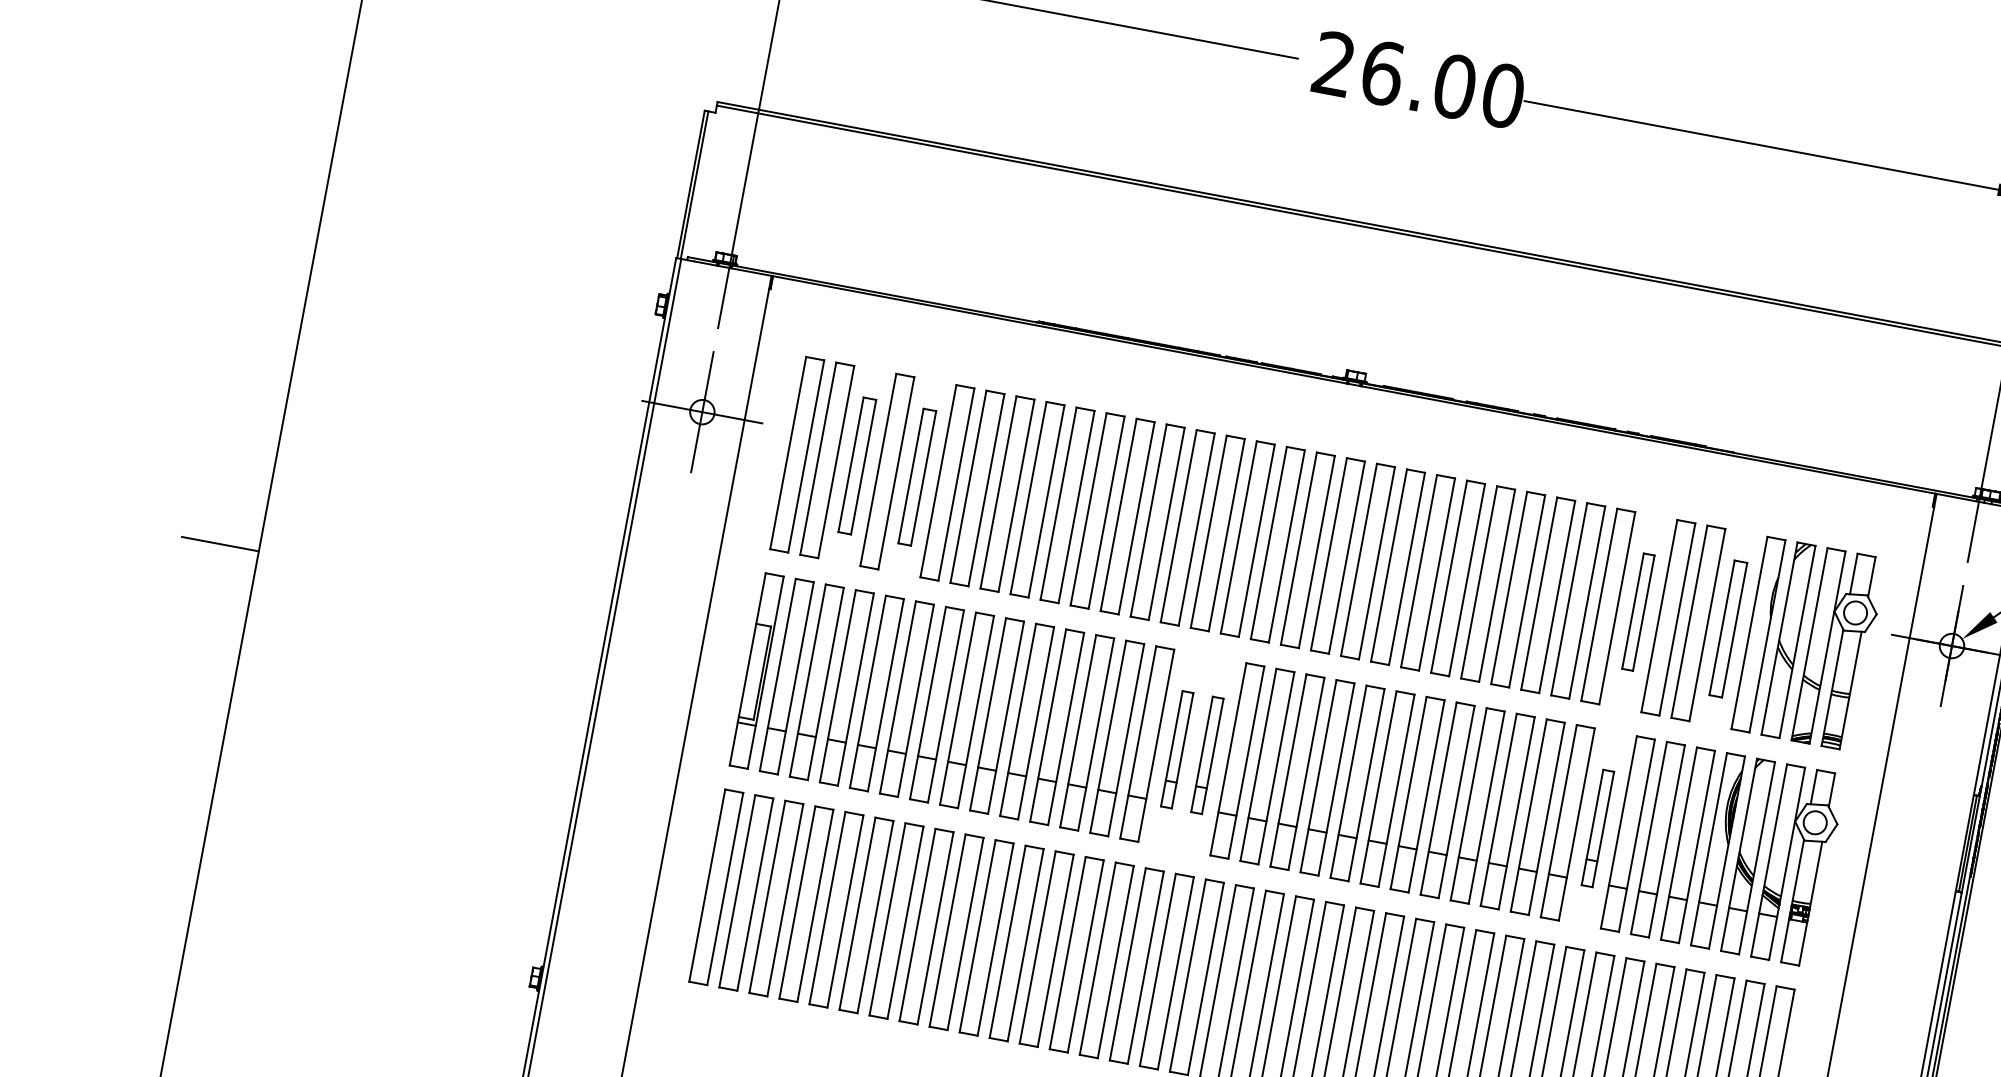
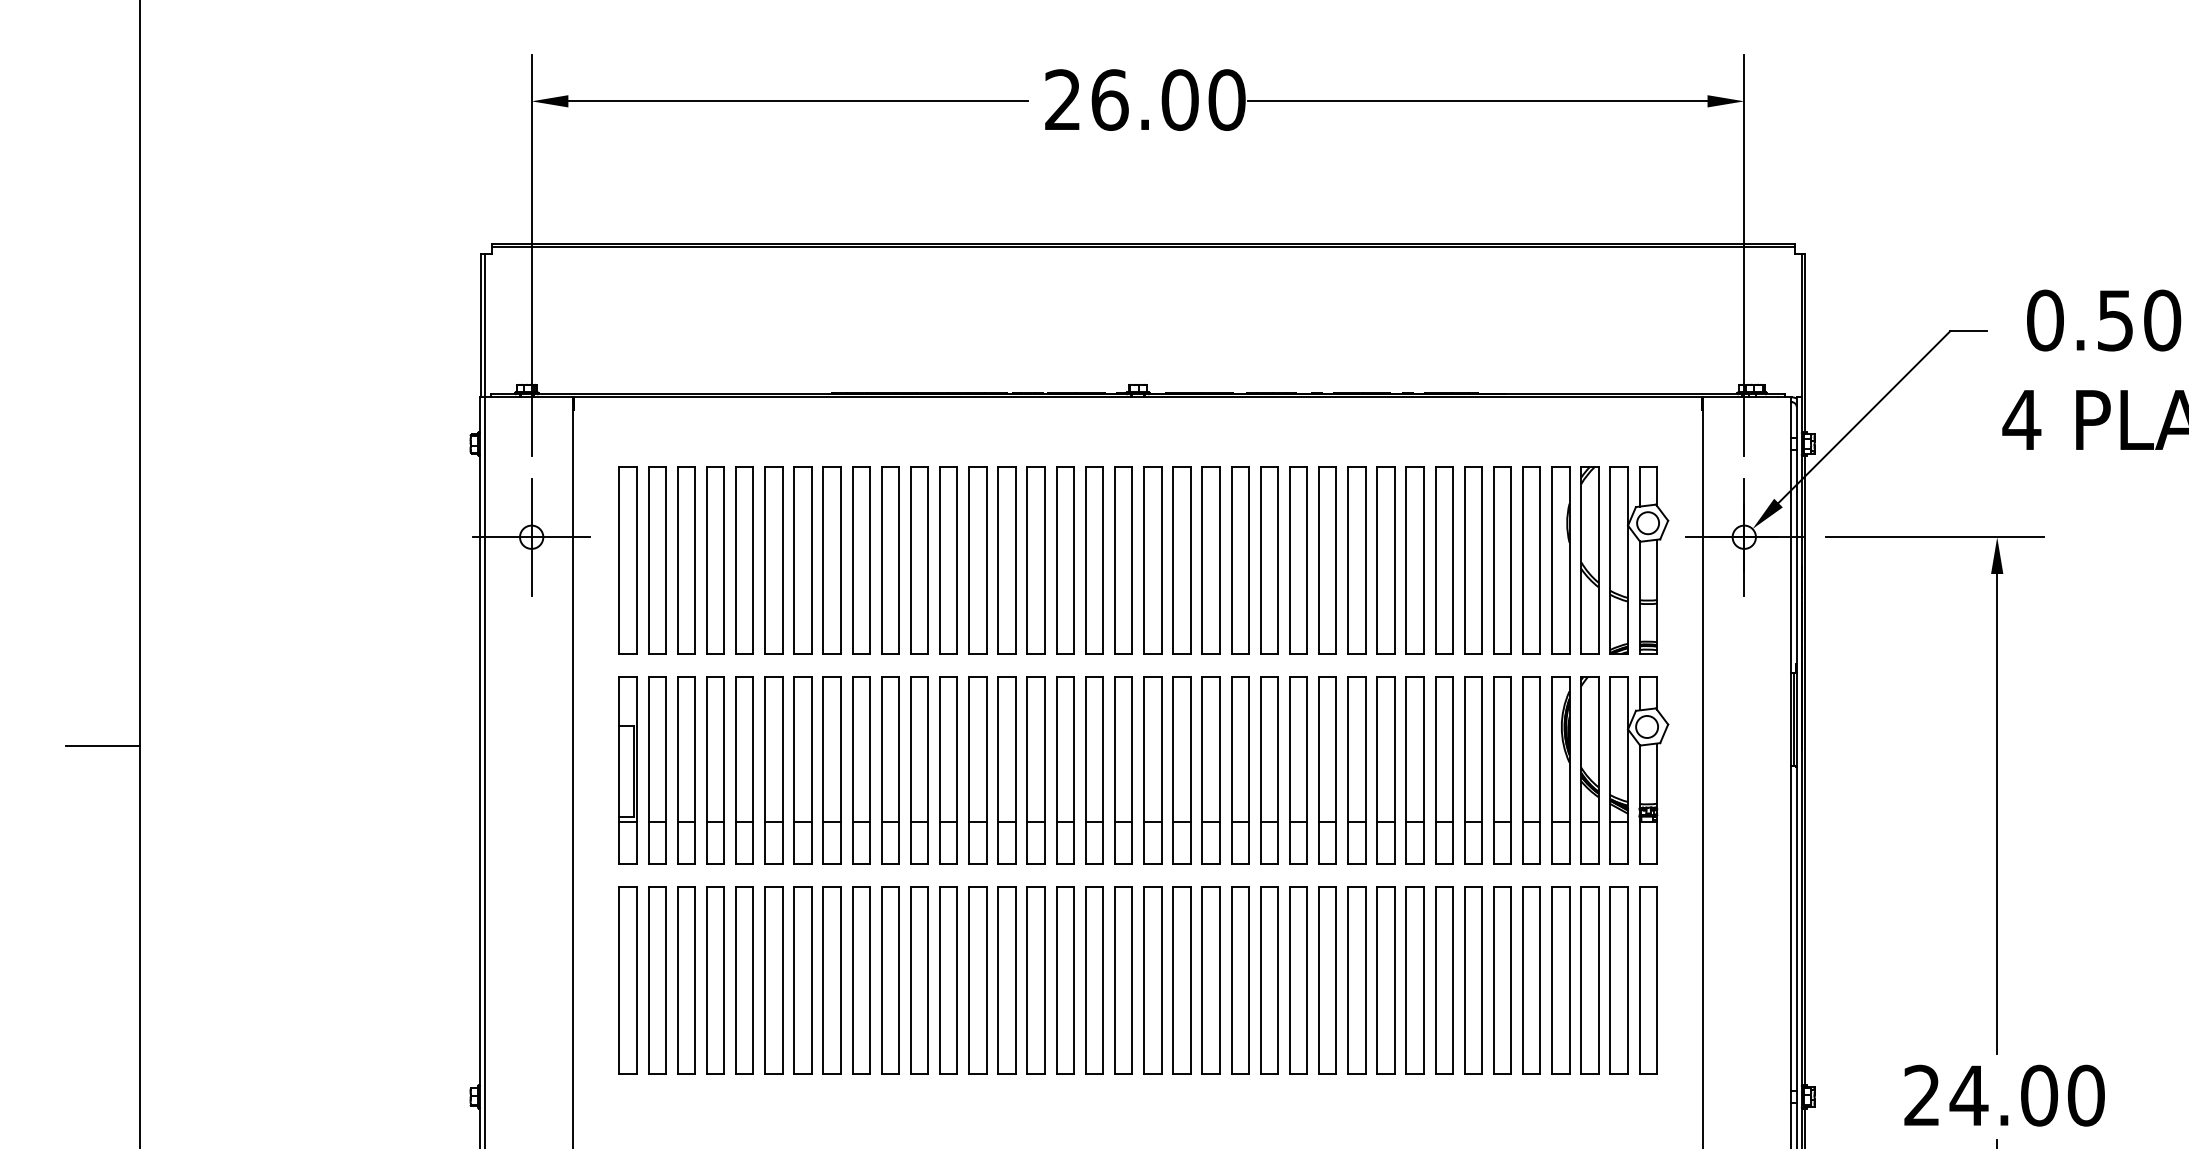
part: (857, 465) -> (686, 560), size x1.43
part: (917, 477) -> (744, 560), size x1.43
part: (1638, 612) -> (1444, 560), size x1.67
part: (1728, 628) -> (1531, 560), size x1.43
part: (1176, 749) -> (1035, 770), size x1.67
part: (1207, 755) -> (1065, 770), size x1.67
part: (1598, 828) -> (1444, 770), size x1.67

